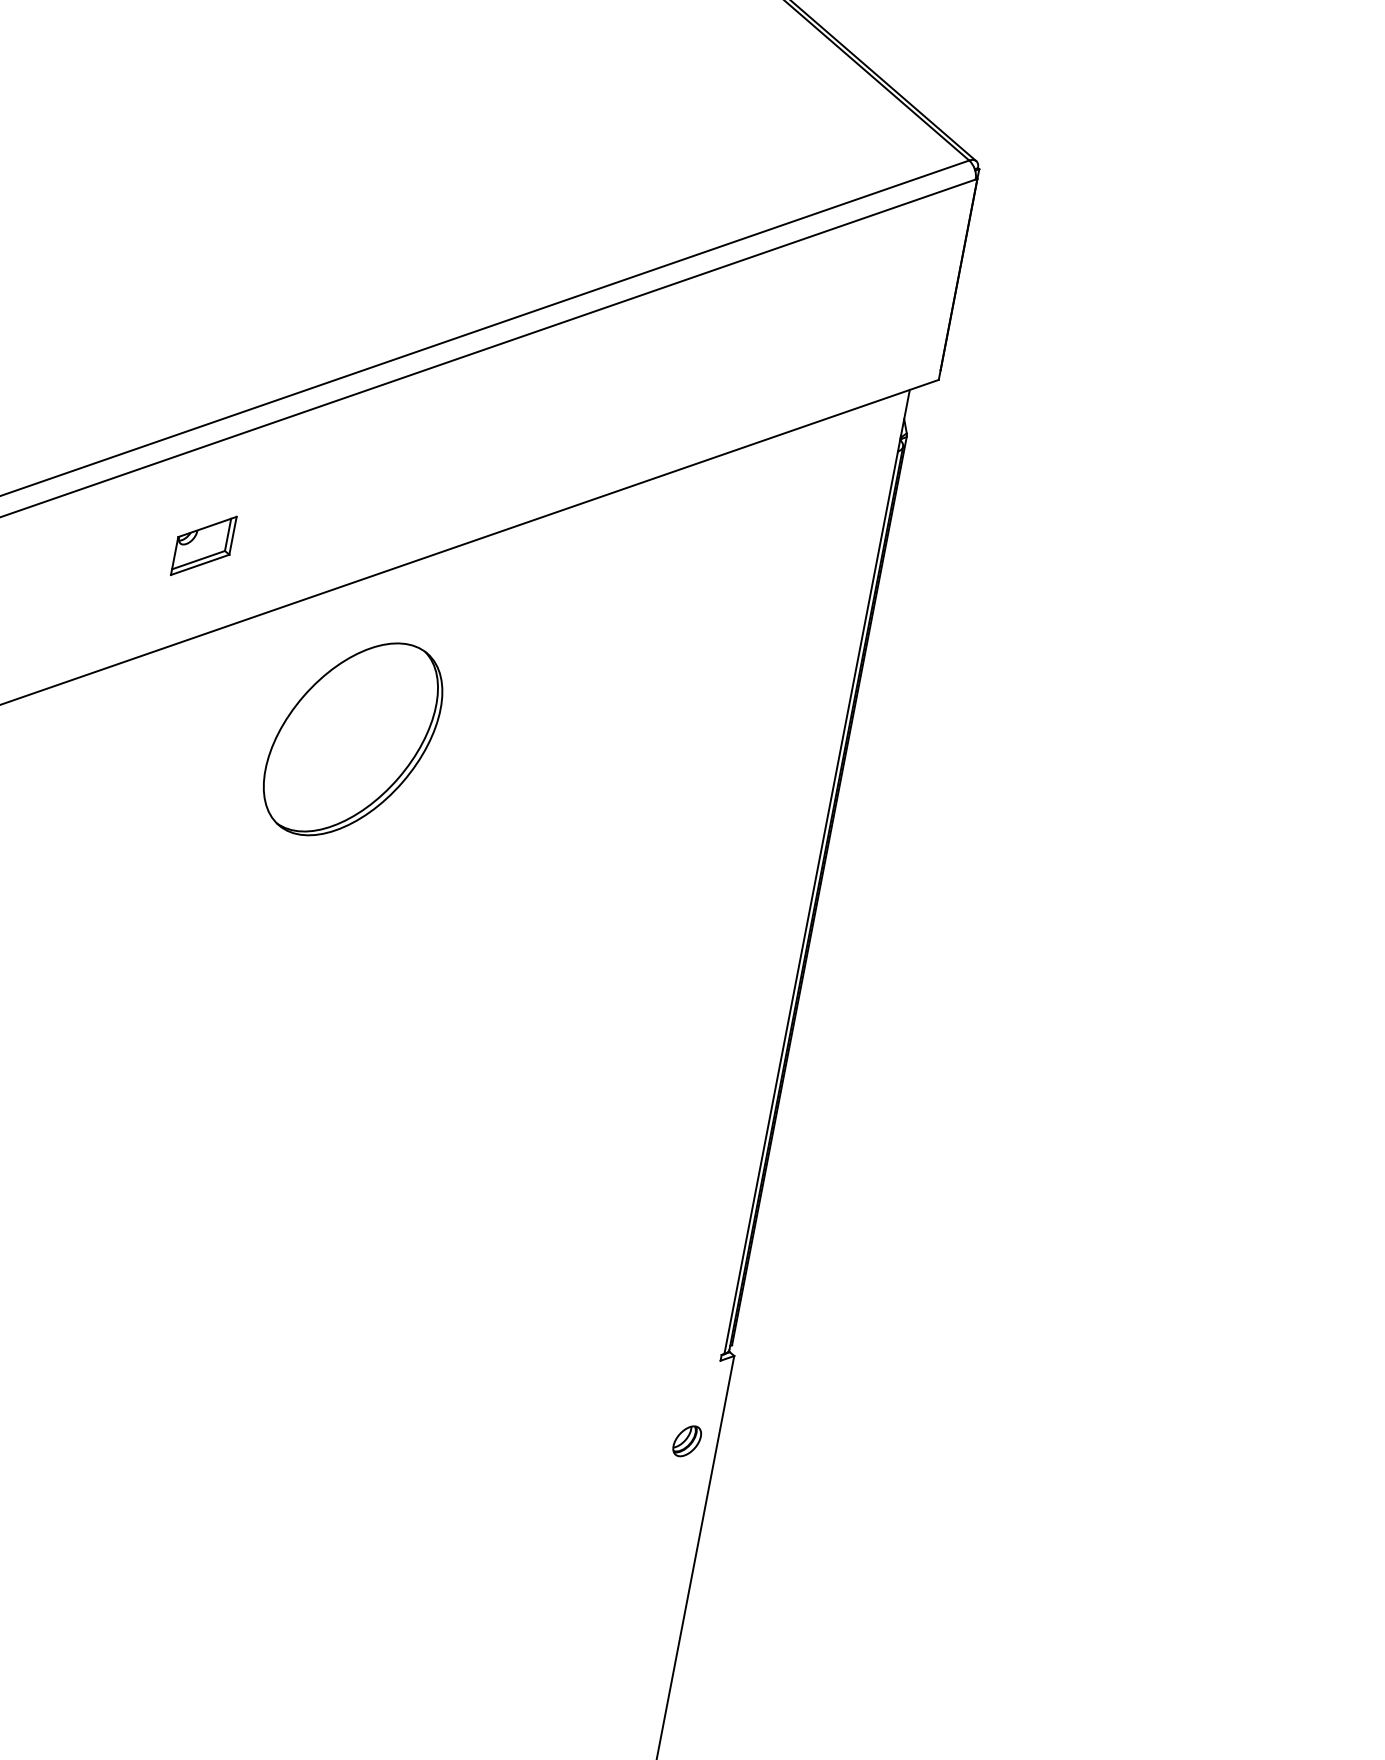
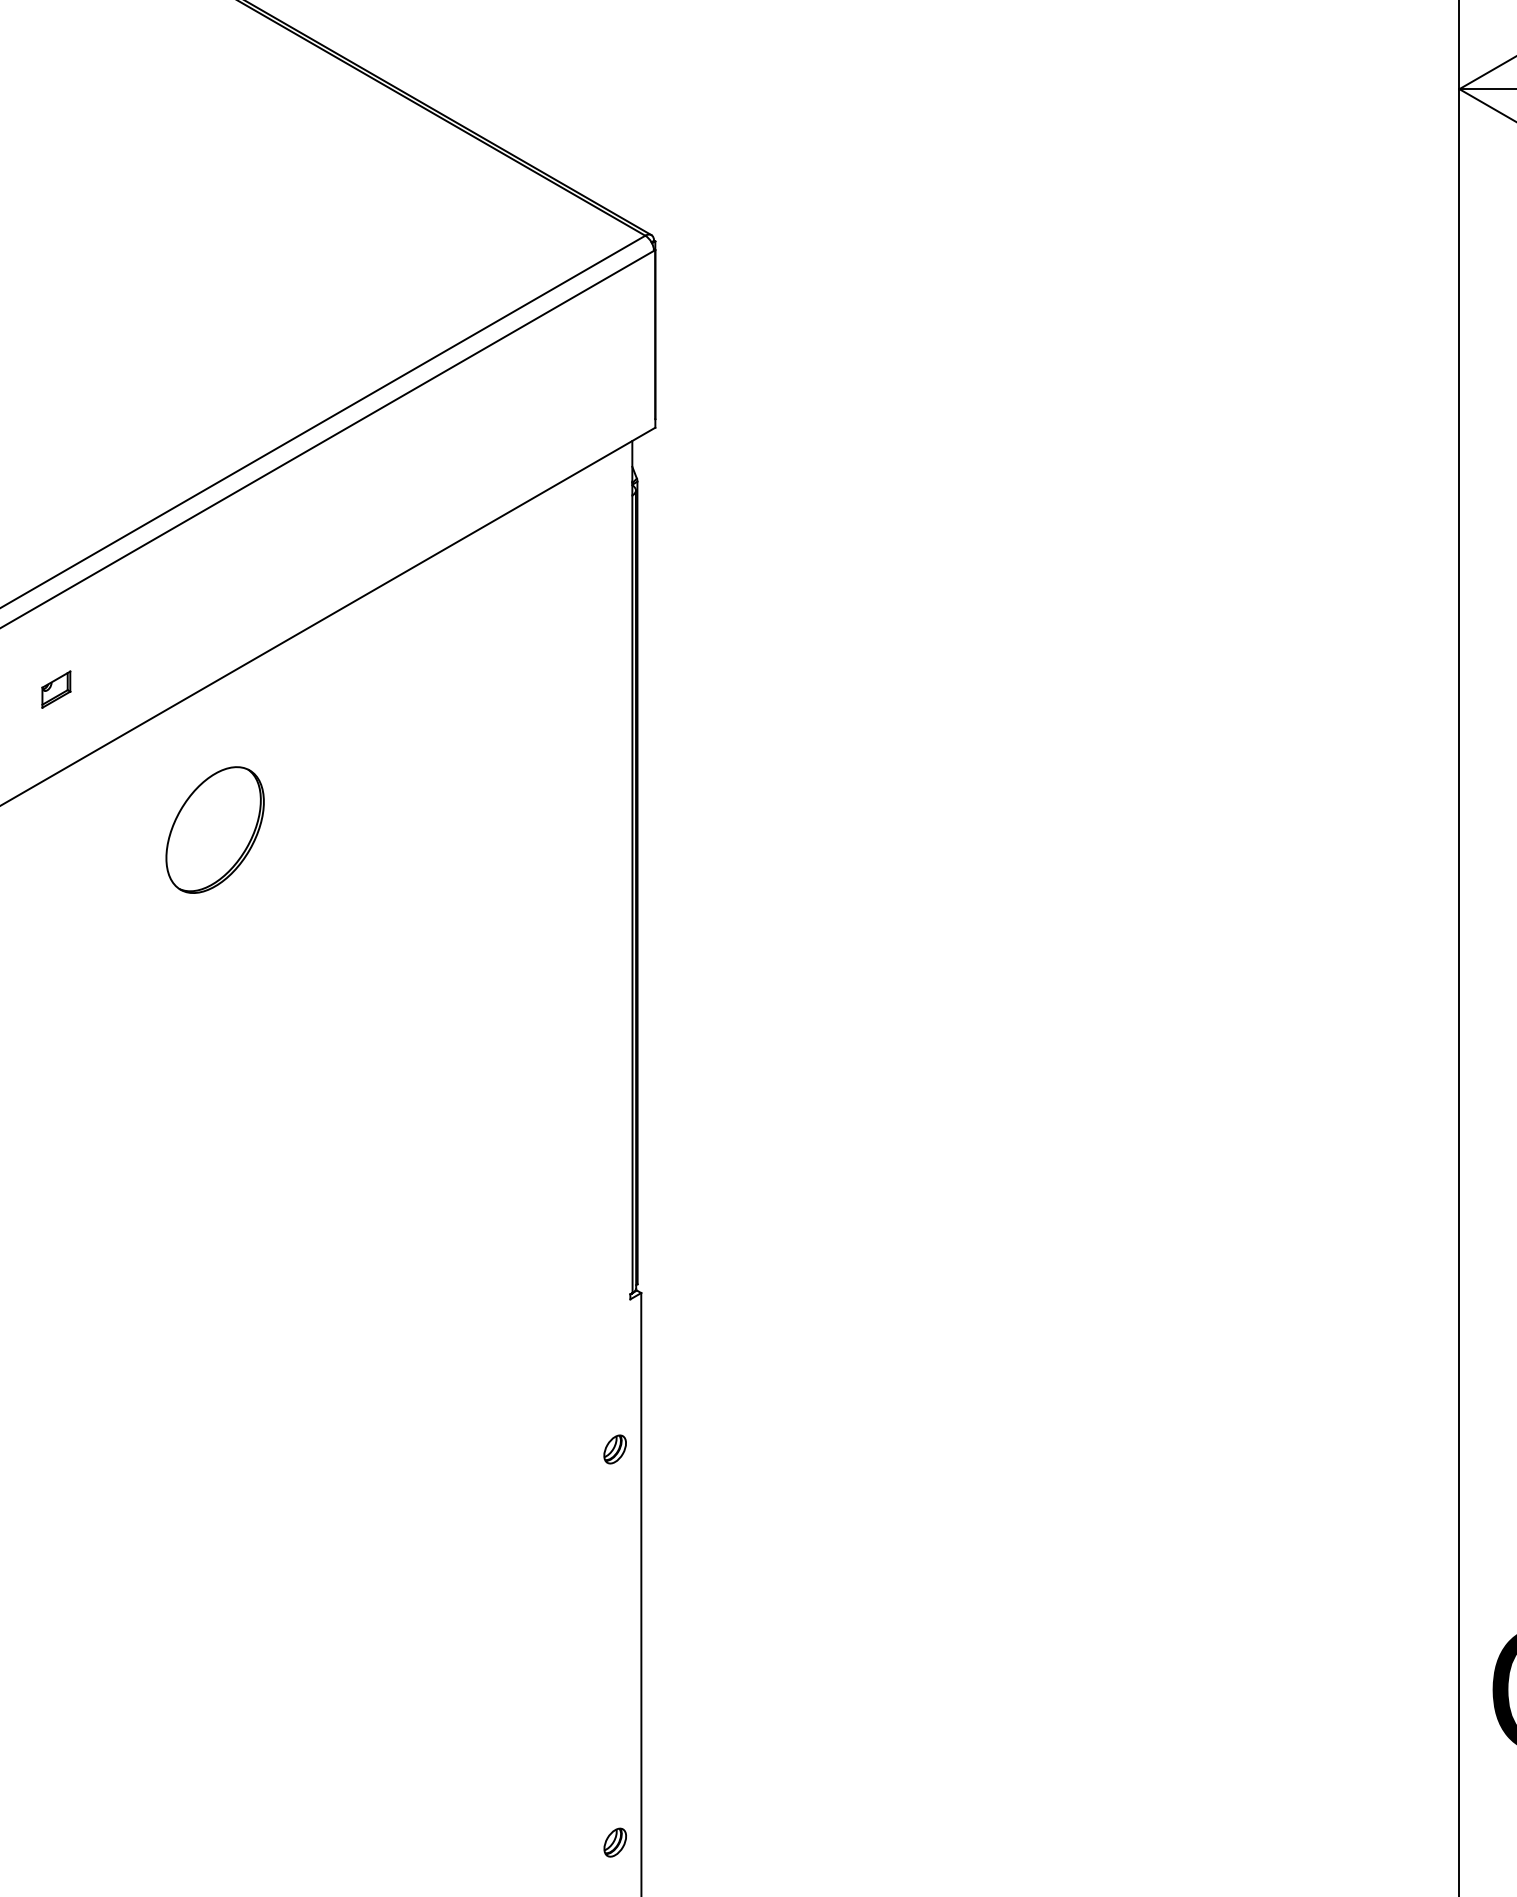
part: (204, 545) -> (56, 689), size x0.6
part: (352, 738) -> (214, 829), size x0.7
part: (686, 1441) -> (614, 1449), moved

